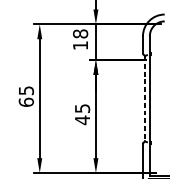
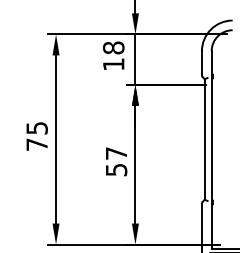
line: (144, 99) -> (204, 140), dashed -> solid
text: (25, 102) -> (36, 144), 65 -> 75
text: (82, 114) -> (116, 161), 45 -> 57

